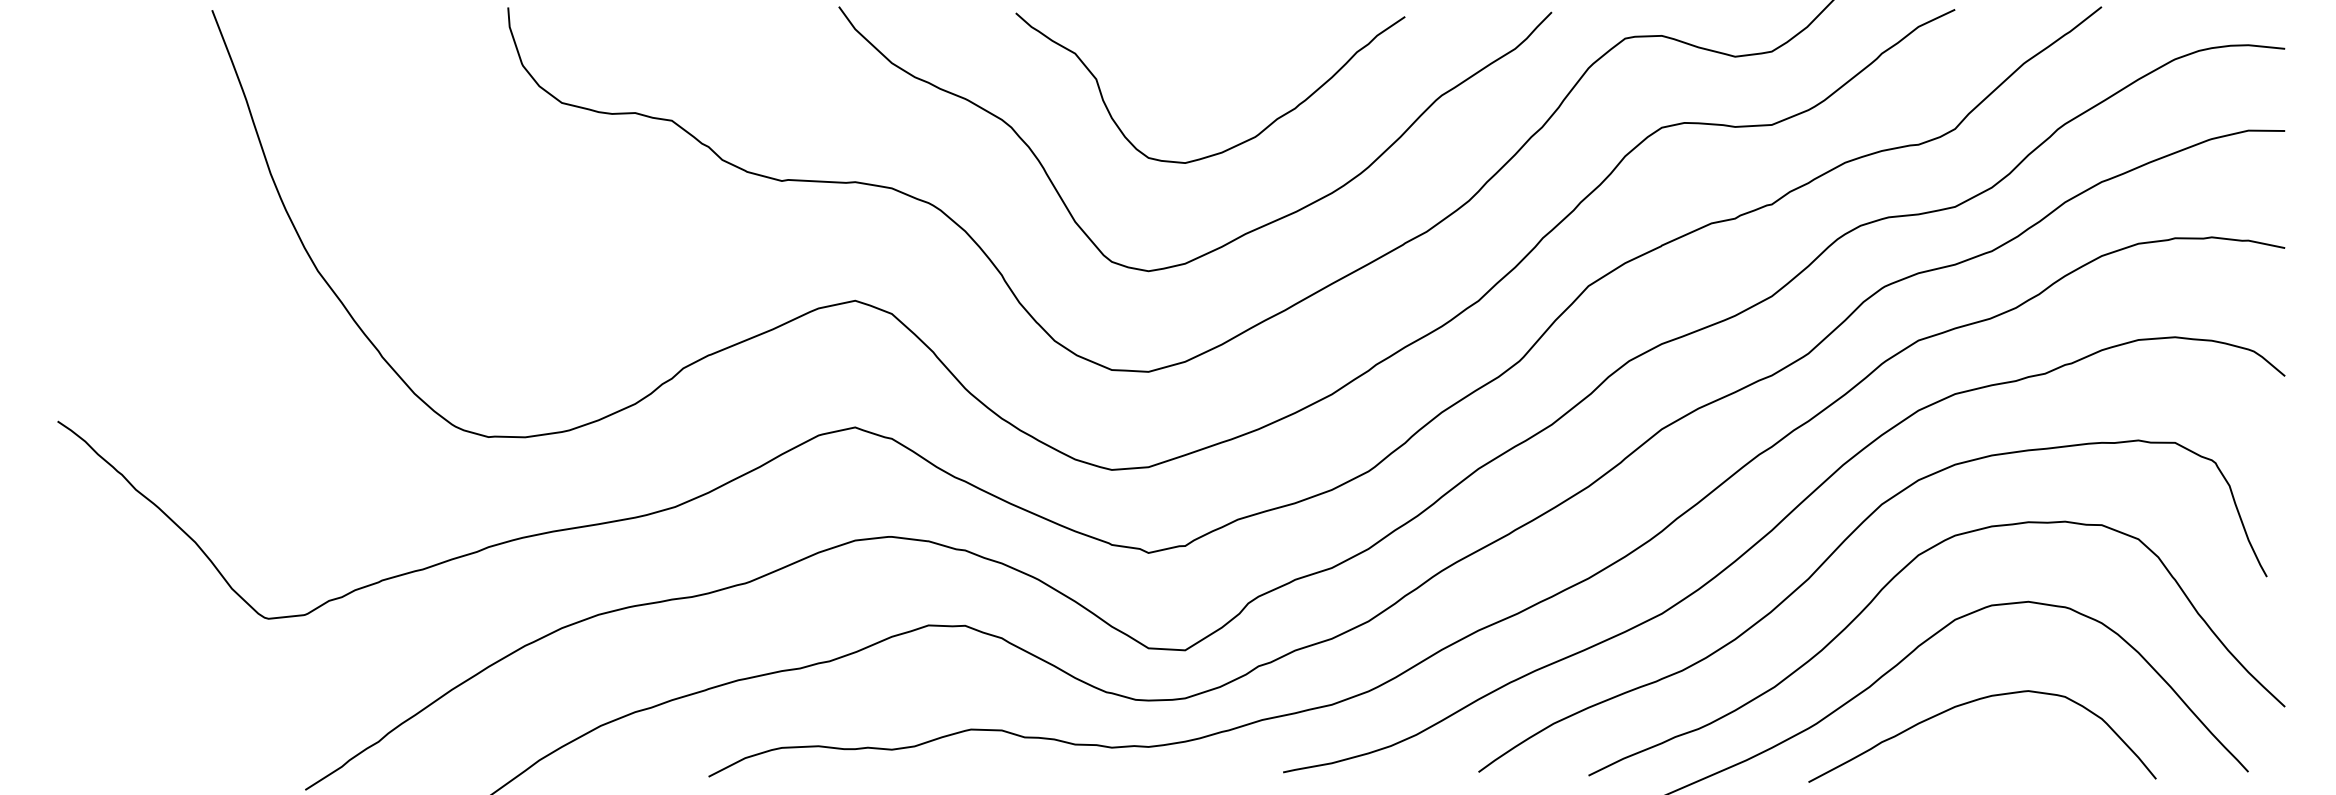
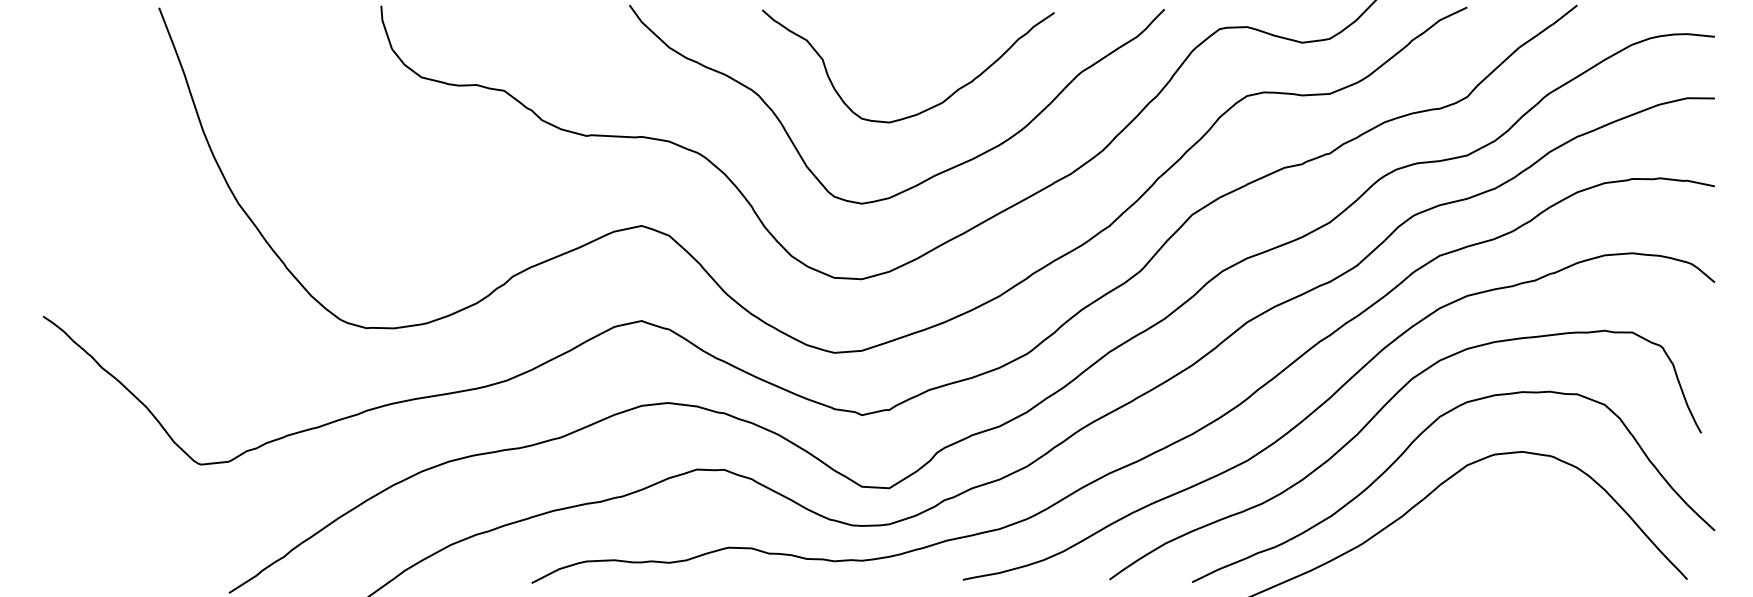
curve: (1974, 702) -> (1481, 527), removed

